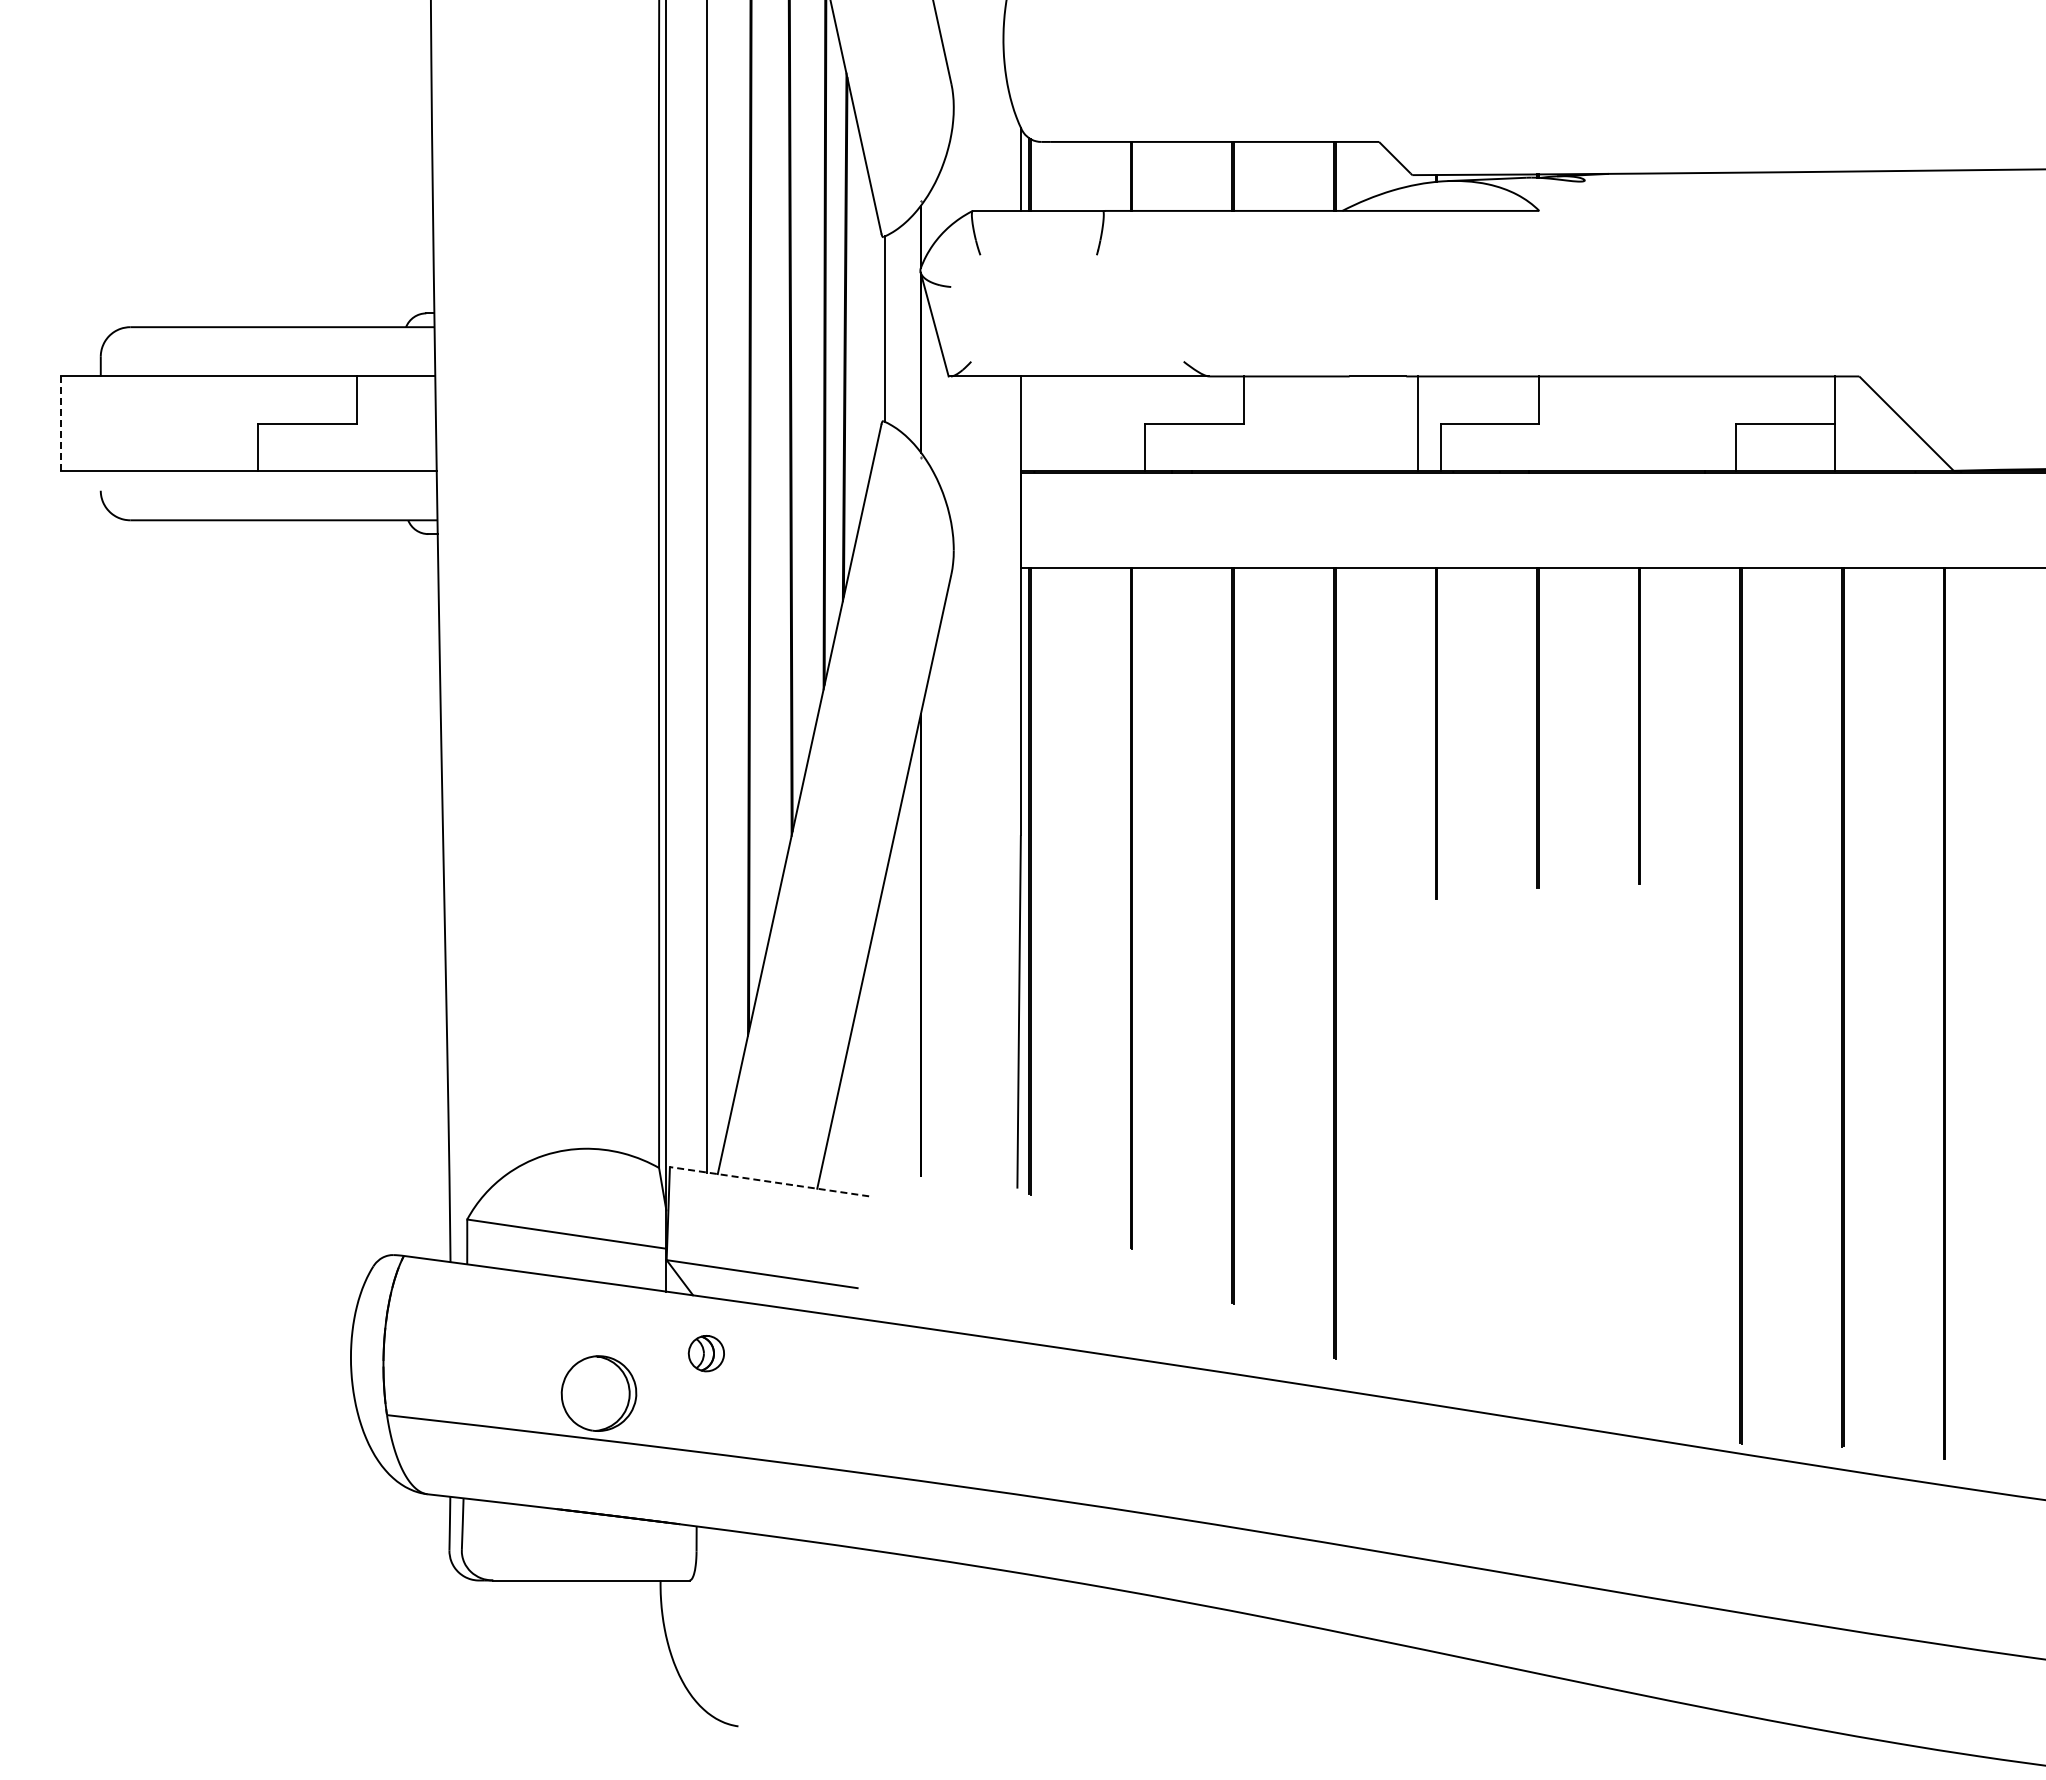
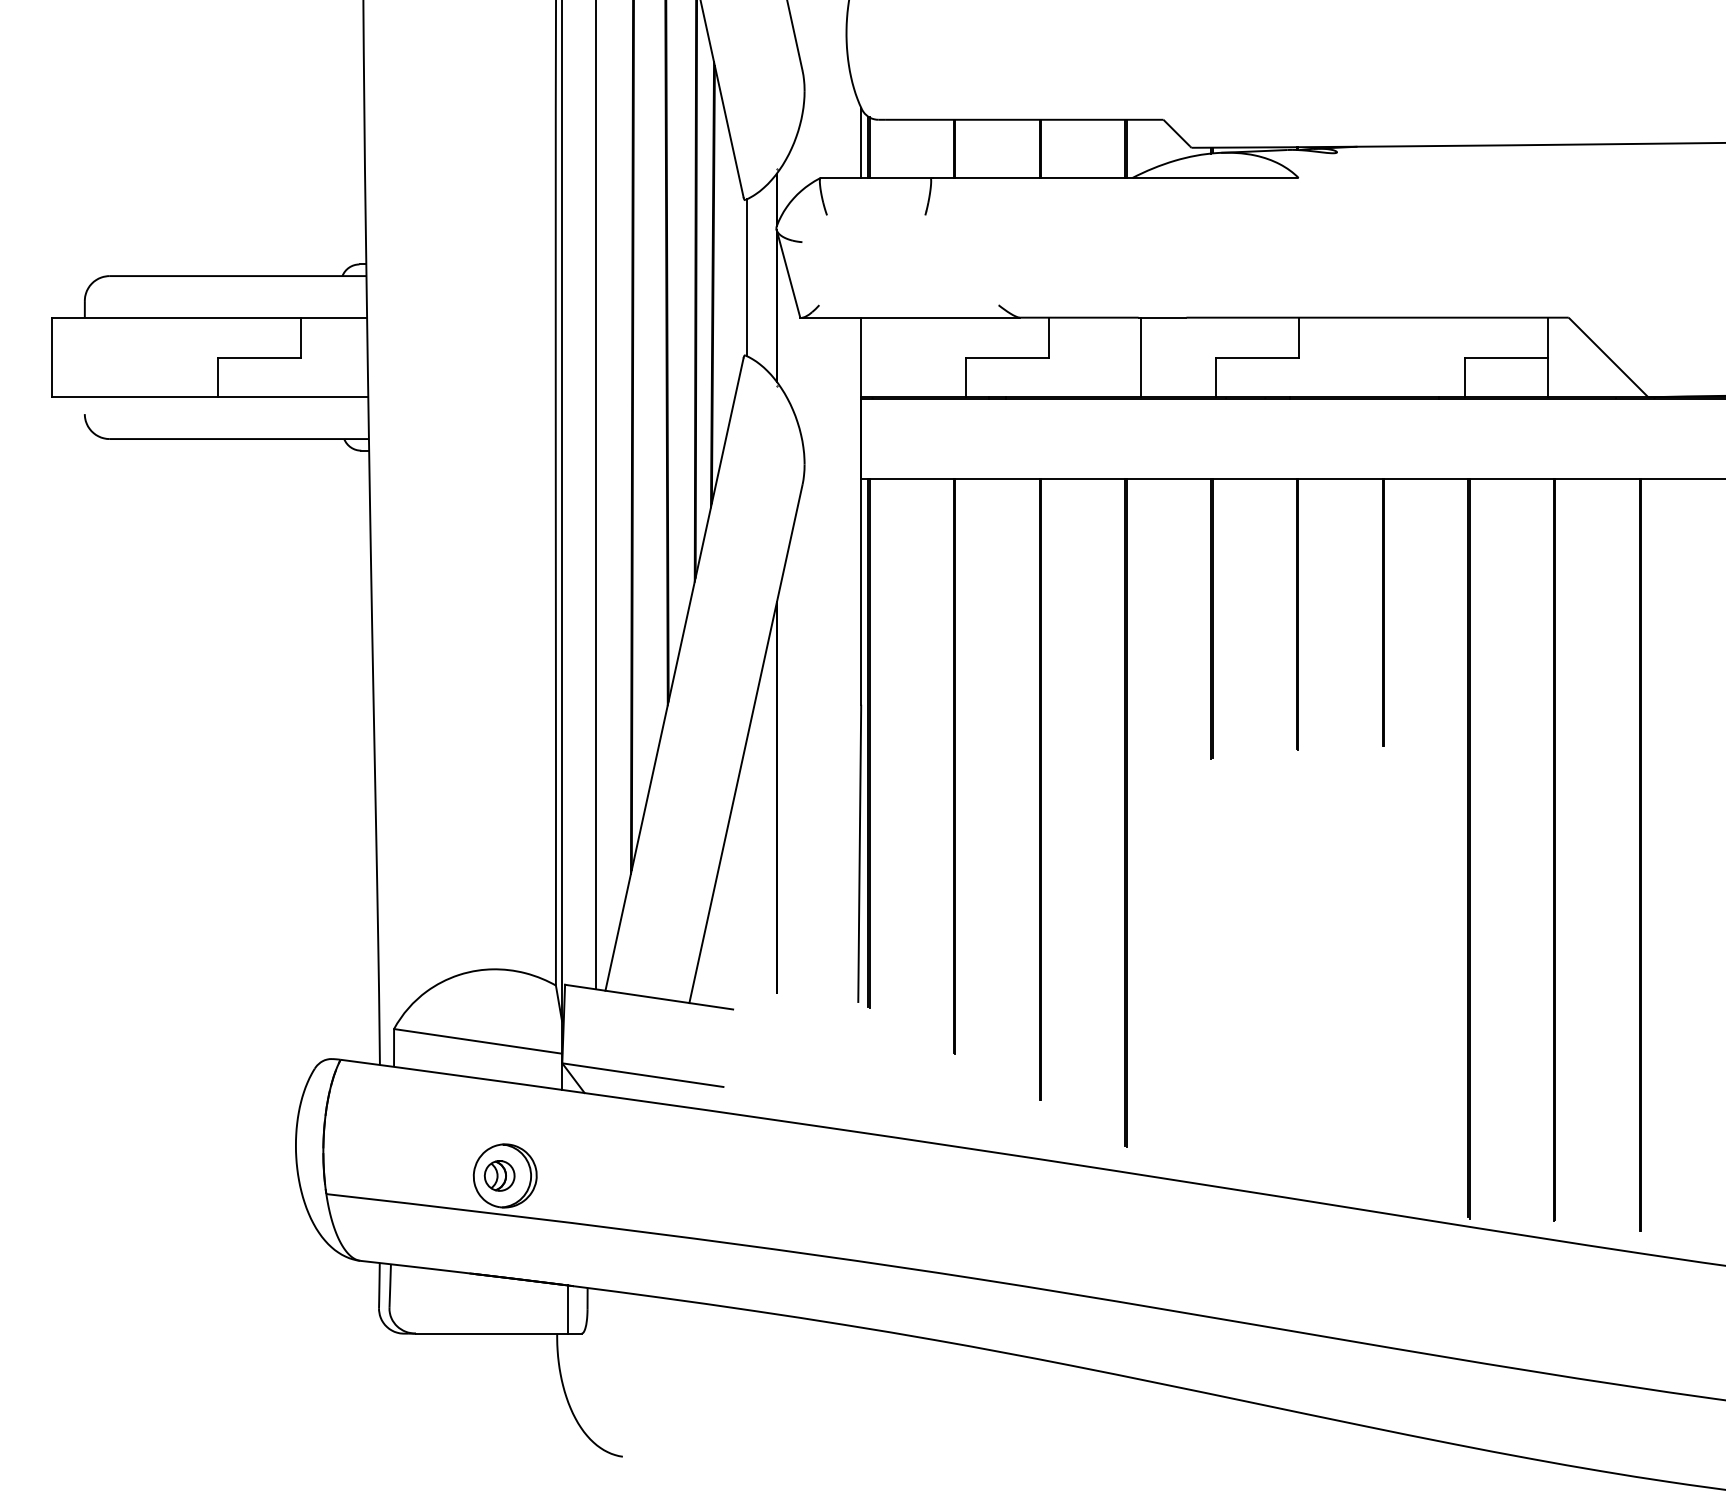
line: (1417, 423) -> (1141, 357), moved
line: (61, 424) -> (51, 358), dashed -> solid
line: (769, 1181) -> (649, 996), dashed -> solid
part: (705, 1353) -> (498, 1175), moved
line: (673, 1551) -> (568, 1309), added

